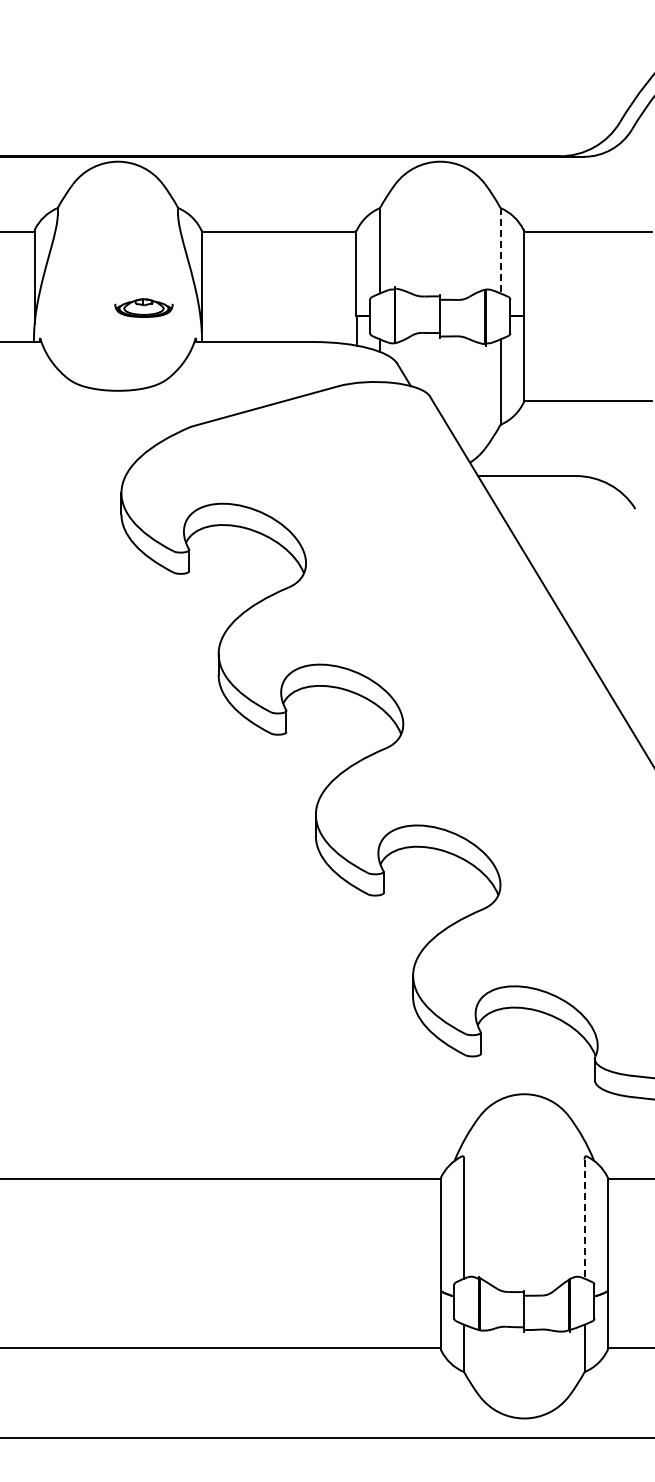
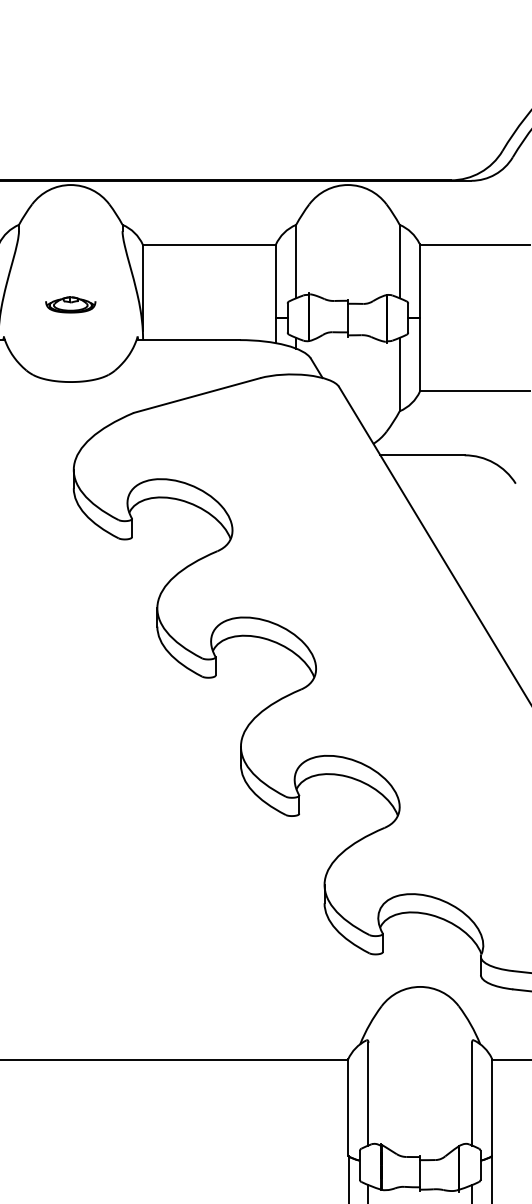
line: (500, 250) -> (399, 261), dashed -> solid
part: (143, 307) -> (70, 304), moved
line: (584, 1219) -> (471, 1094), dashed -> solid

